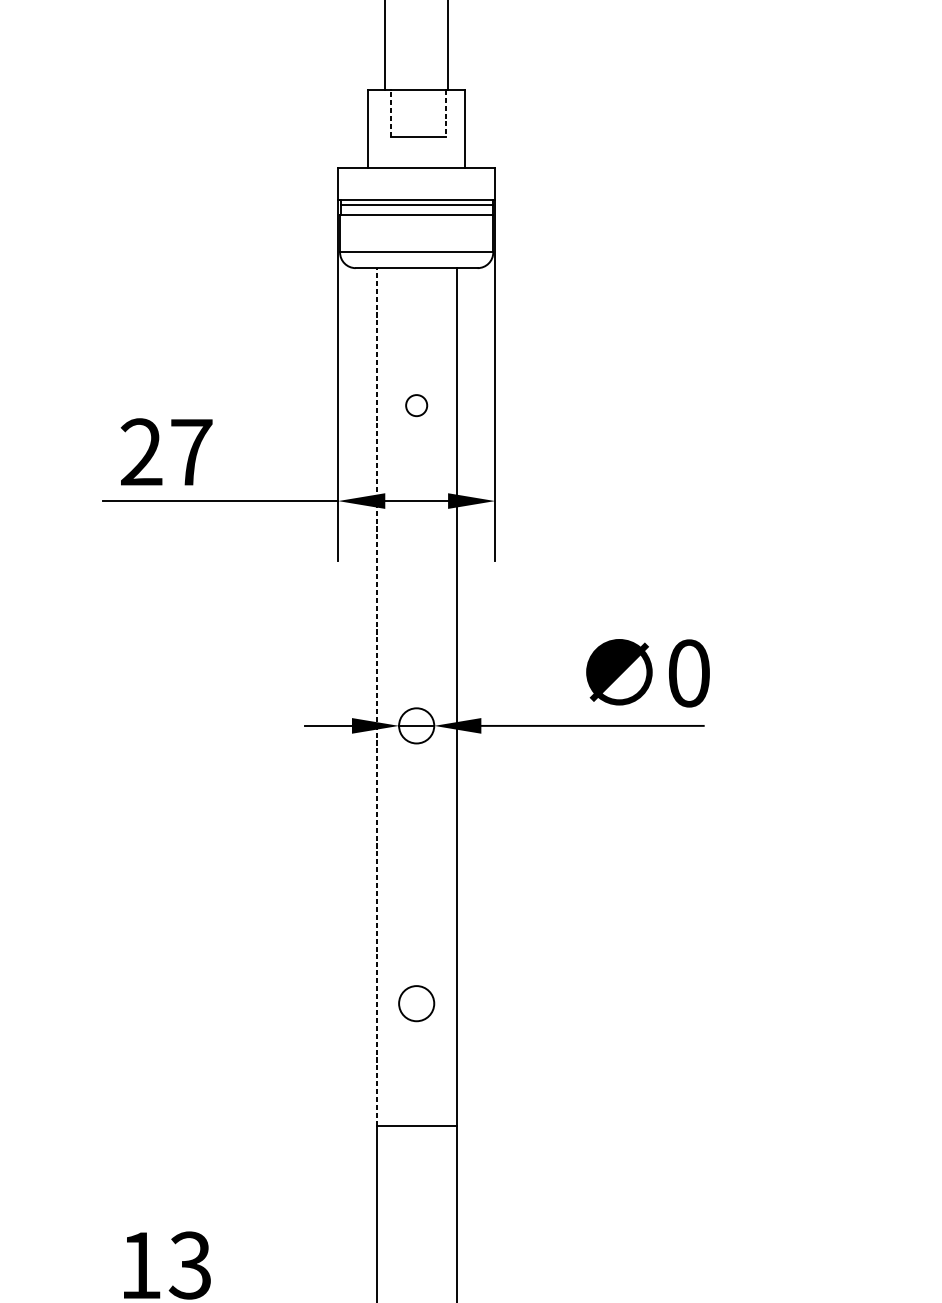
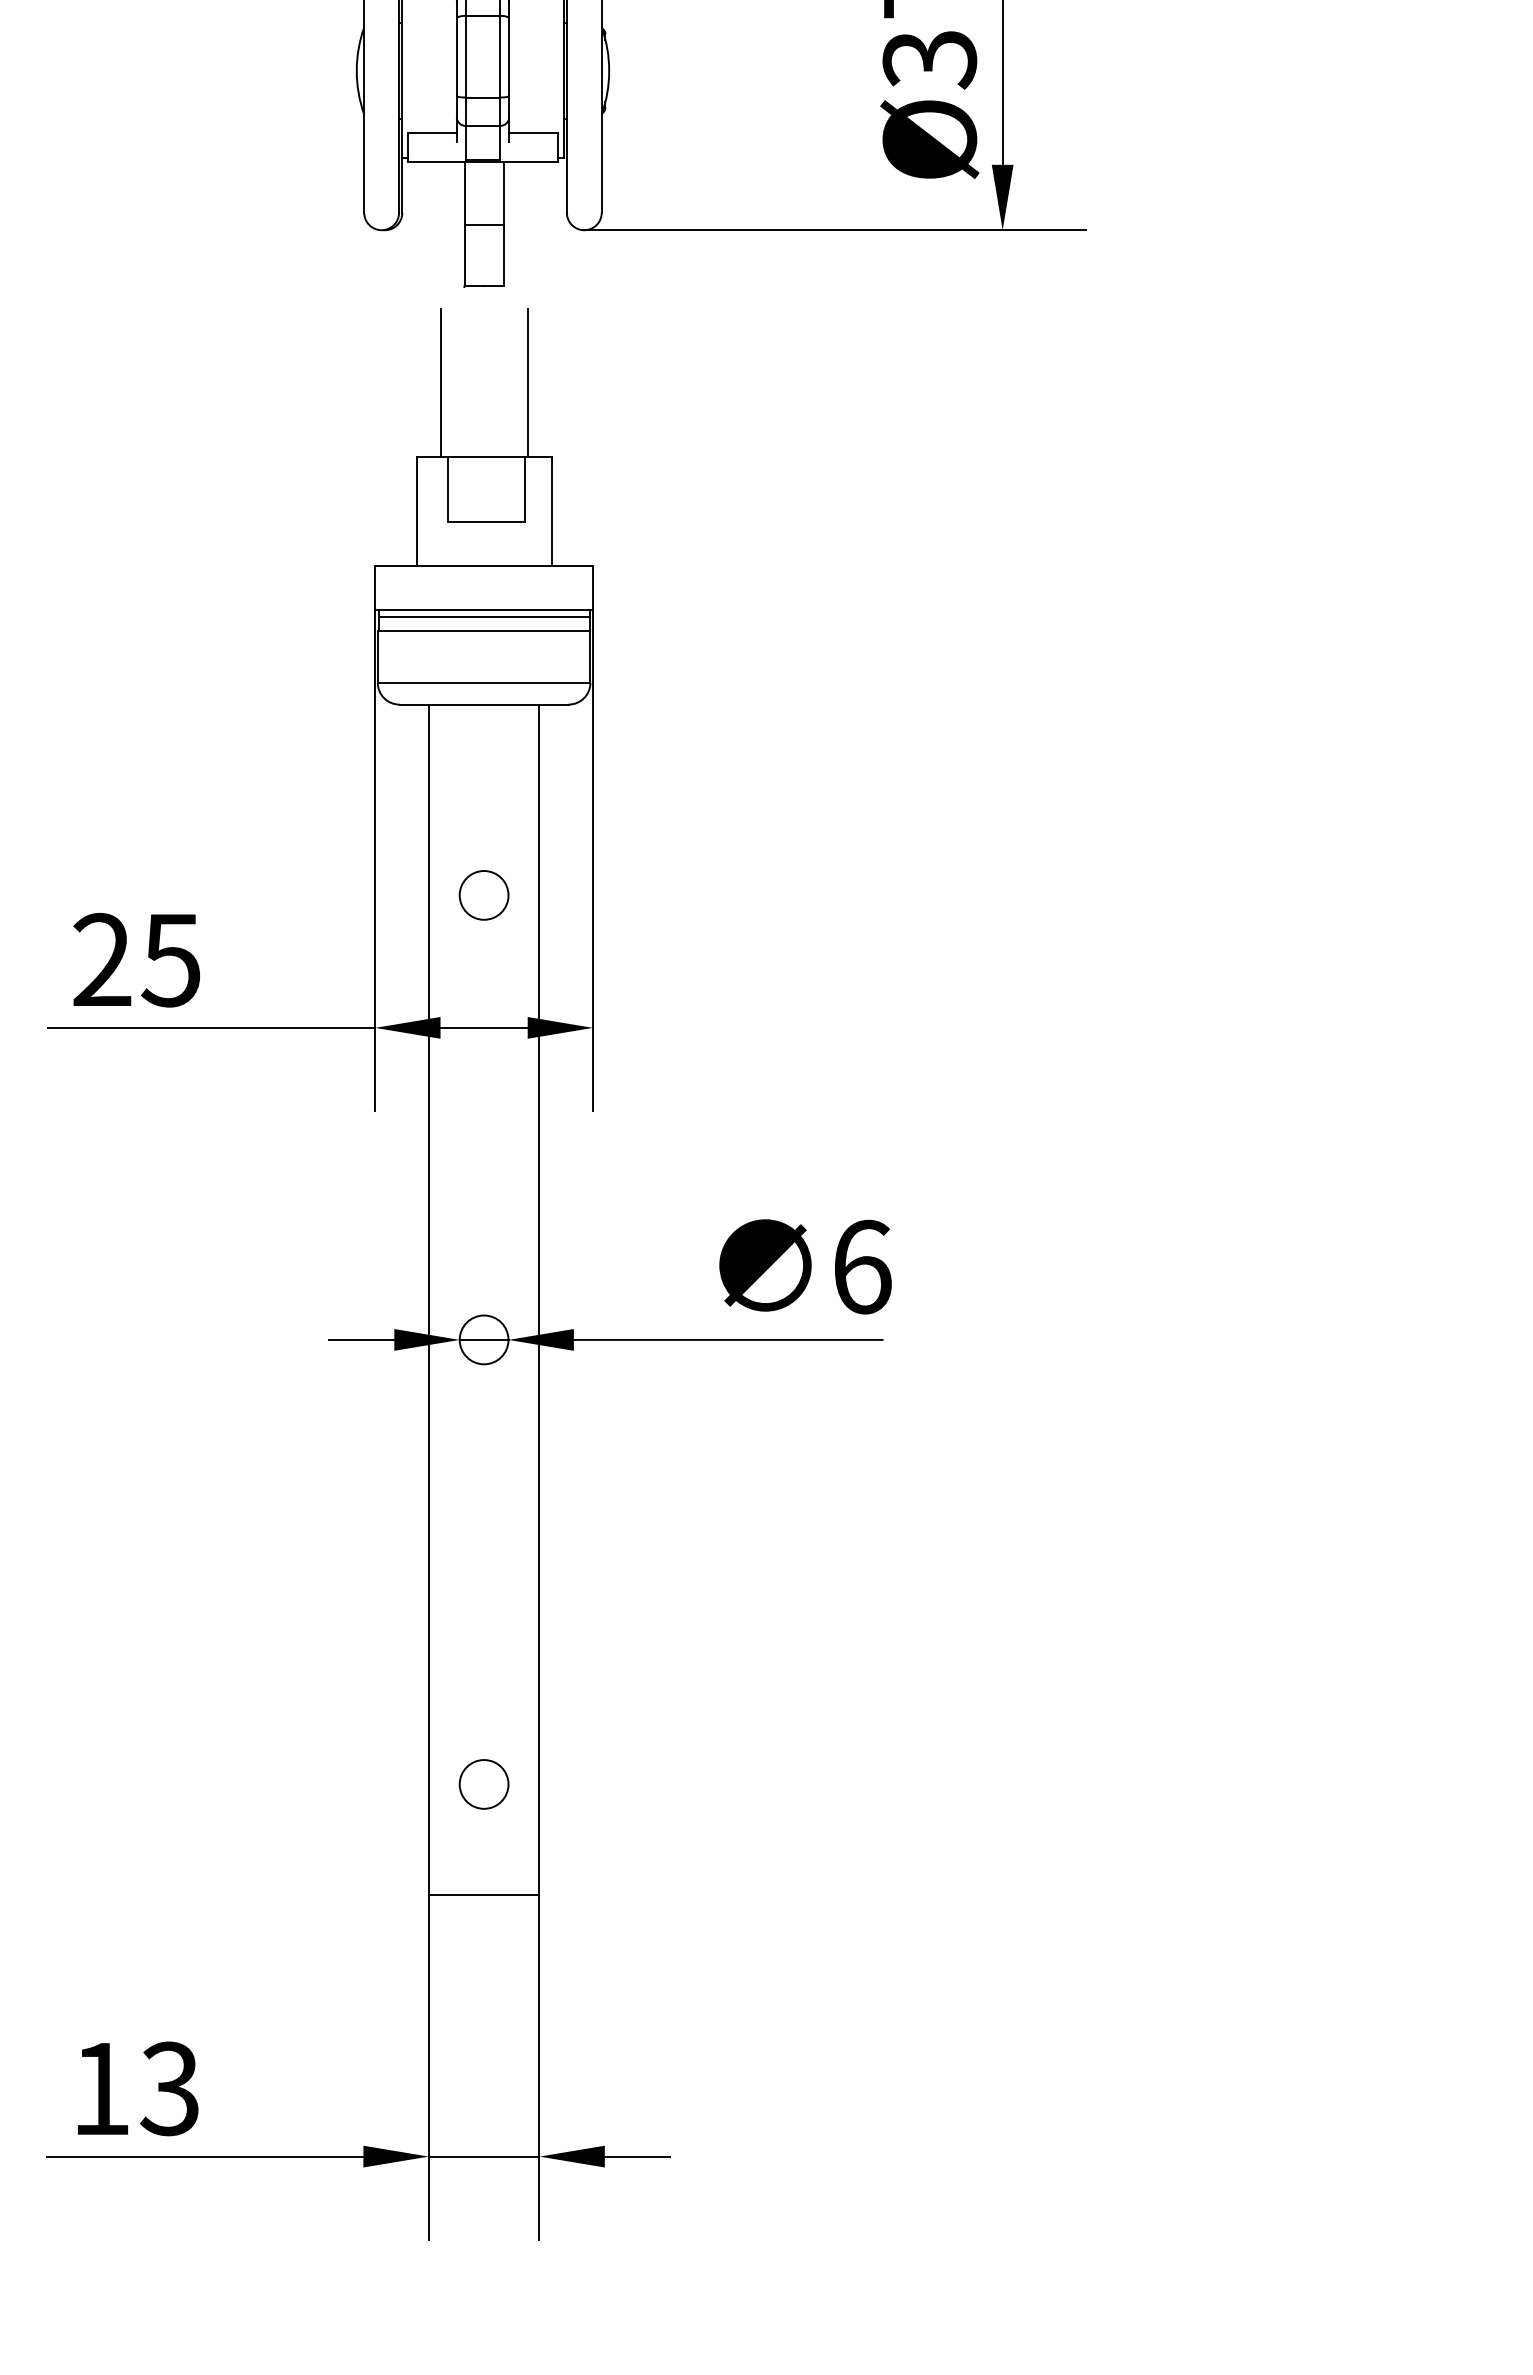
line: (390, 113) -> (447, 489), dashed -> solid
line: (446, 113) -> (525, 489), dashed -> solid
circle: (416, 405) -> (483, 895), size x1.67
text: (190, 452) -> (170, 960), 27 -> 25
text: (689, 672) -> (862, 1266), 0 -> 6
line: (376, 696) -> (428, 1299), dashed -> solid
circle: (416, 1003) -> (483, 1784), moved

